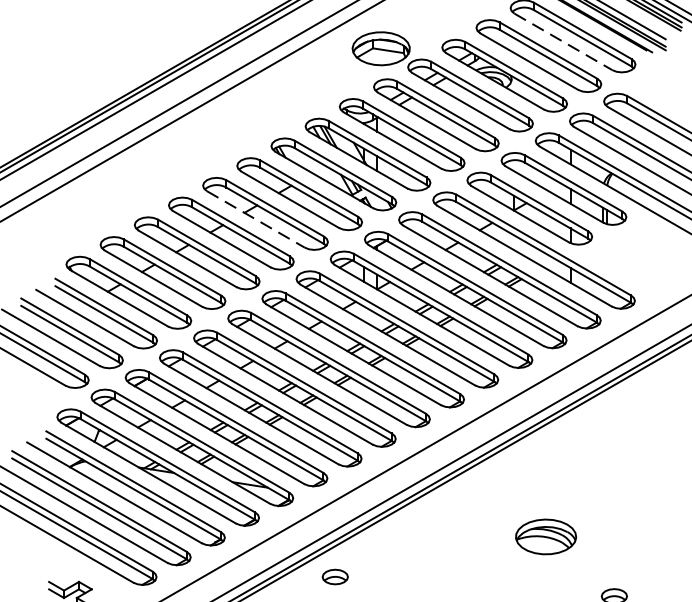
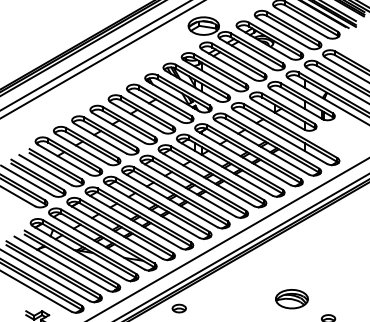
line: (563, 41) -> (301, 22), dashed -> solid
line: (257, 219) -> (137, 117), dashed -> solid
part: (545, 537) -> (291, 299), moved

